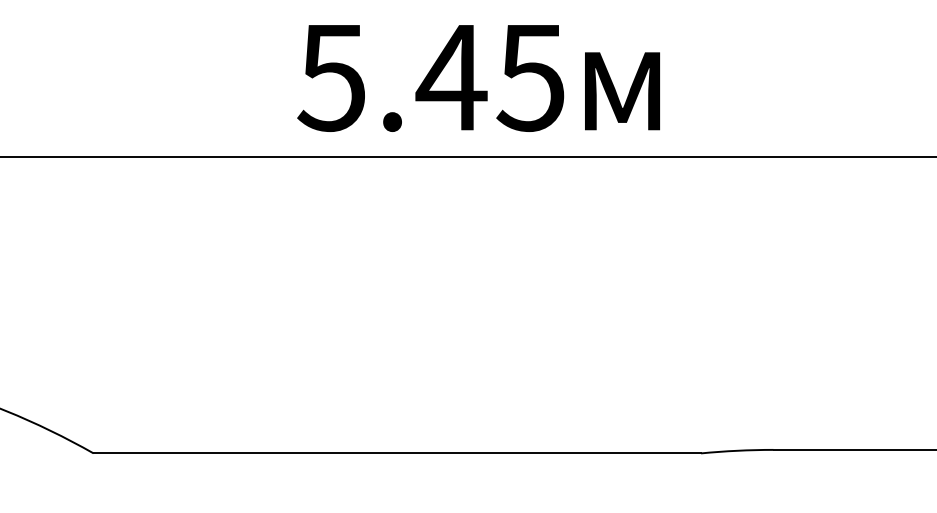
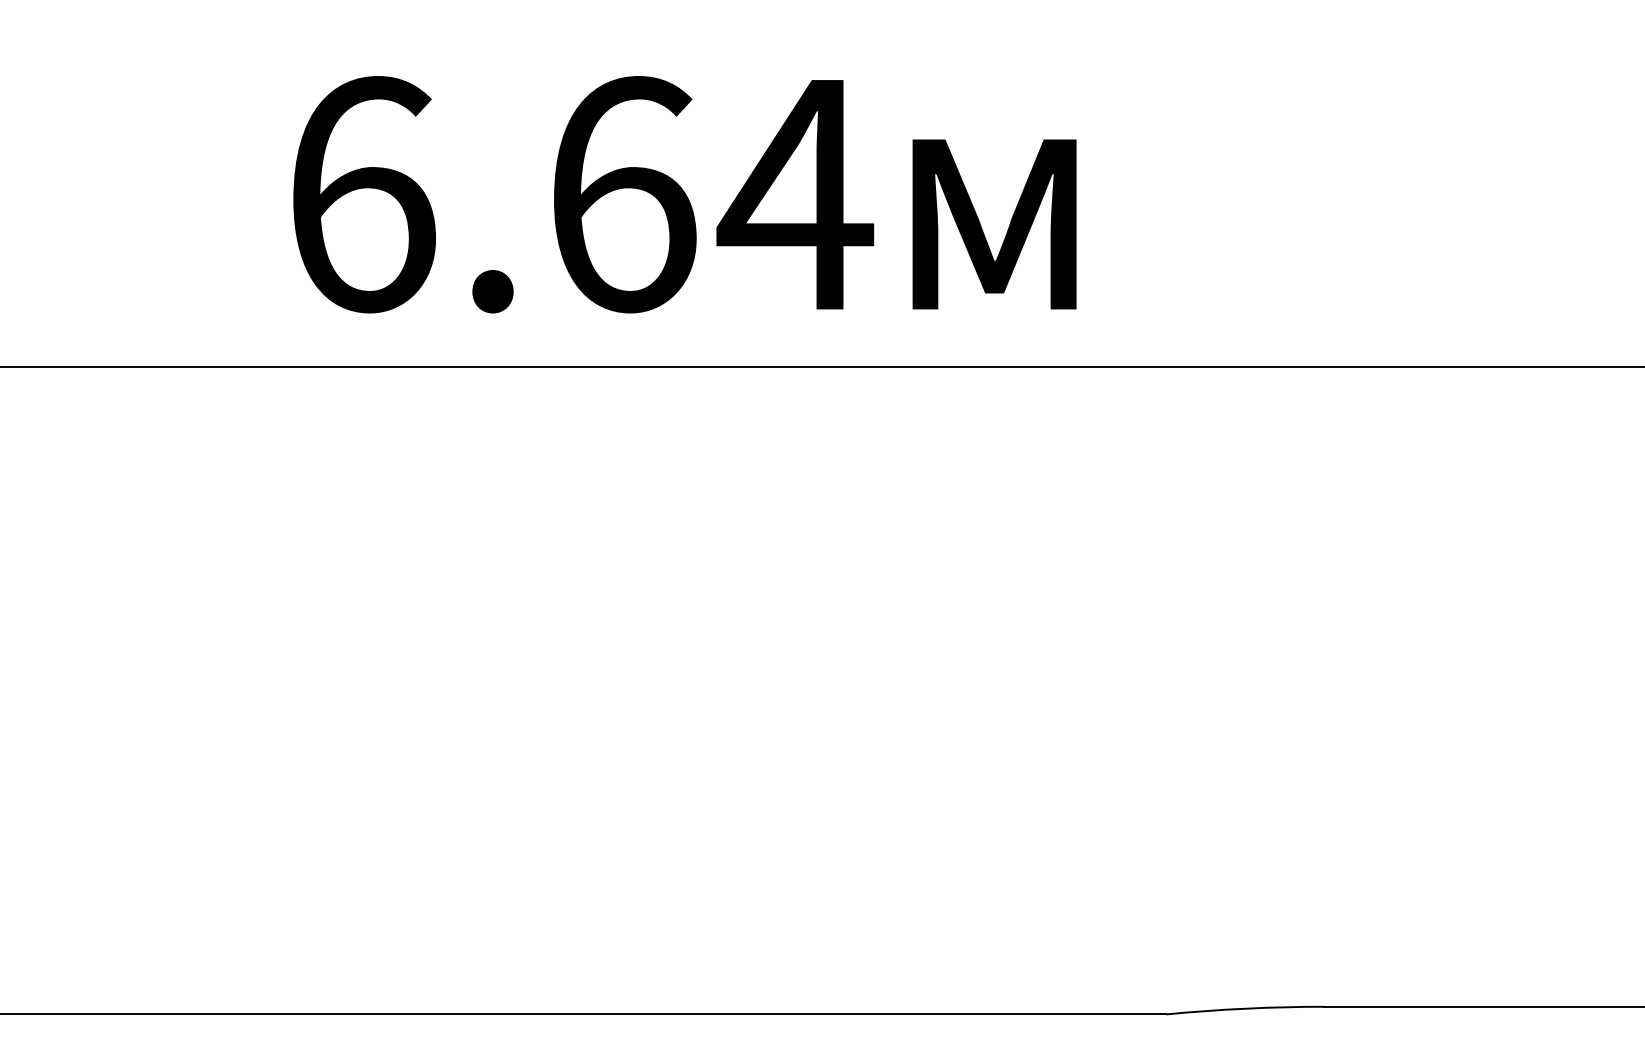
text: (432, 77) -> (580, 194), 5.45 -> 6.64

